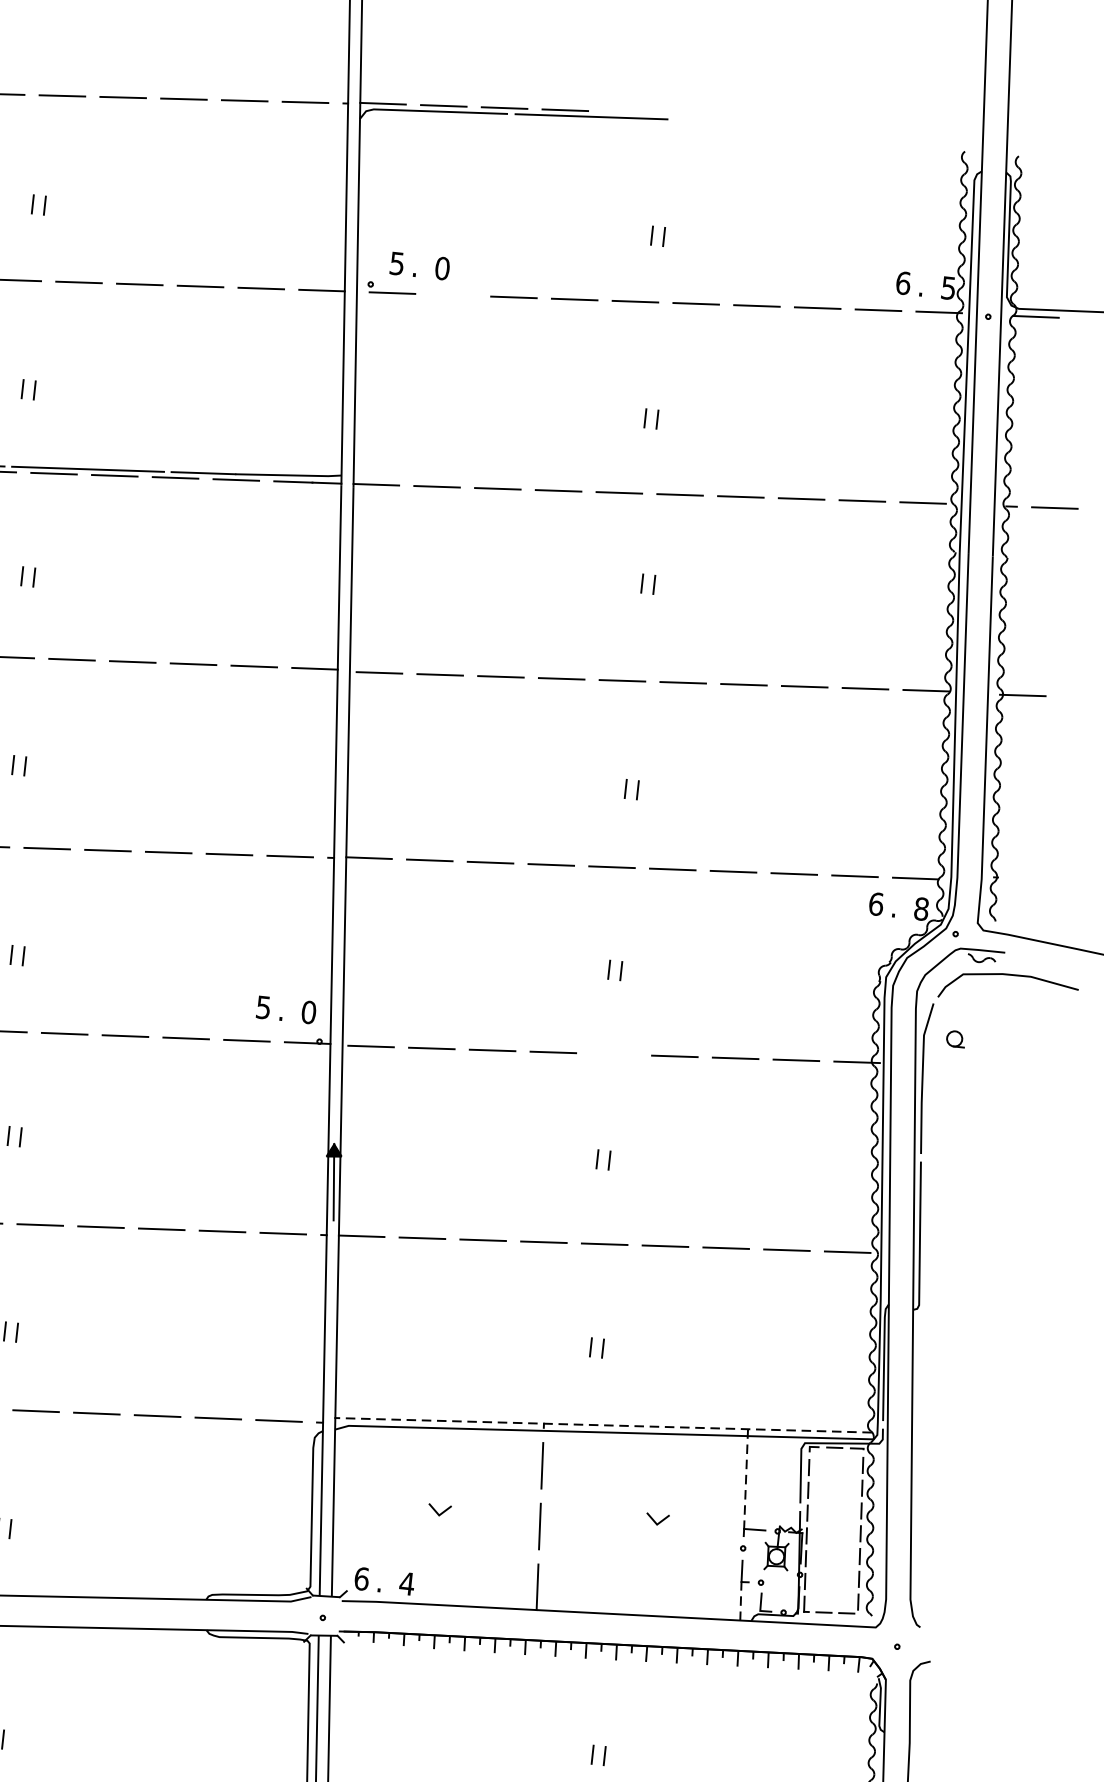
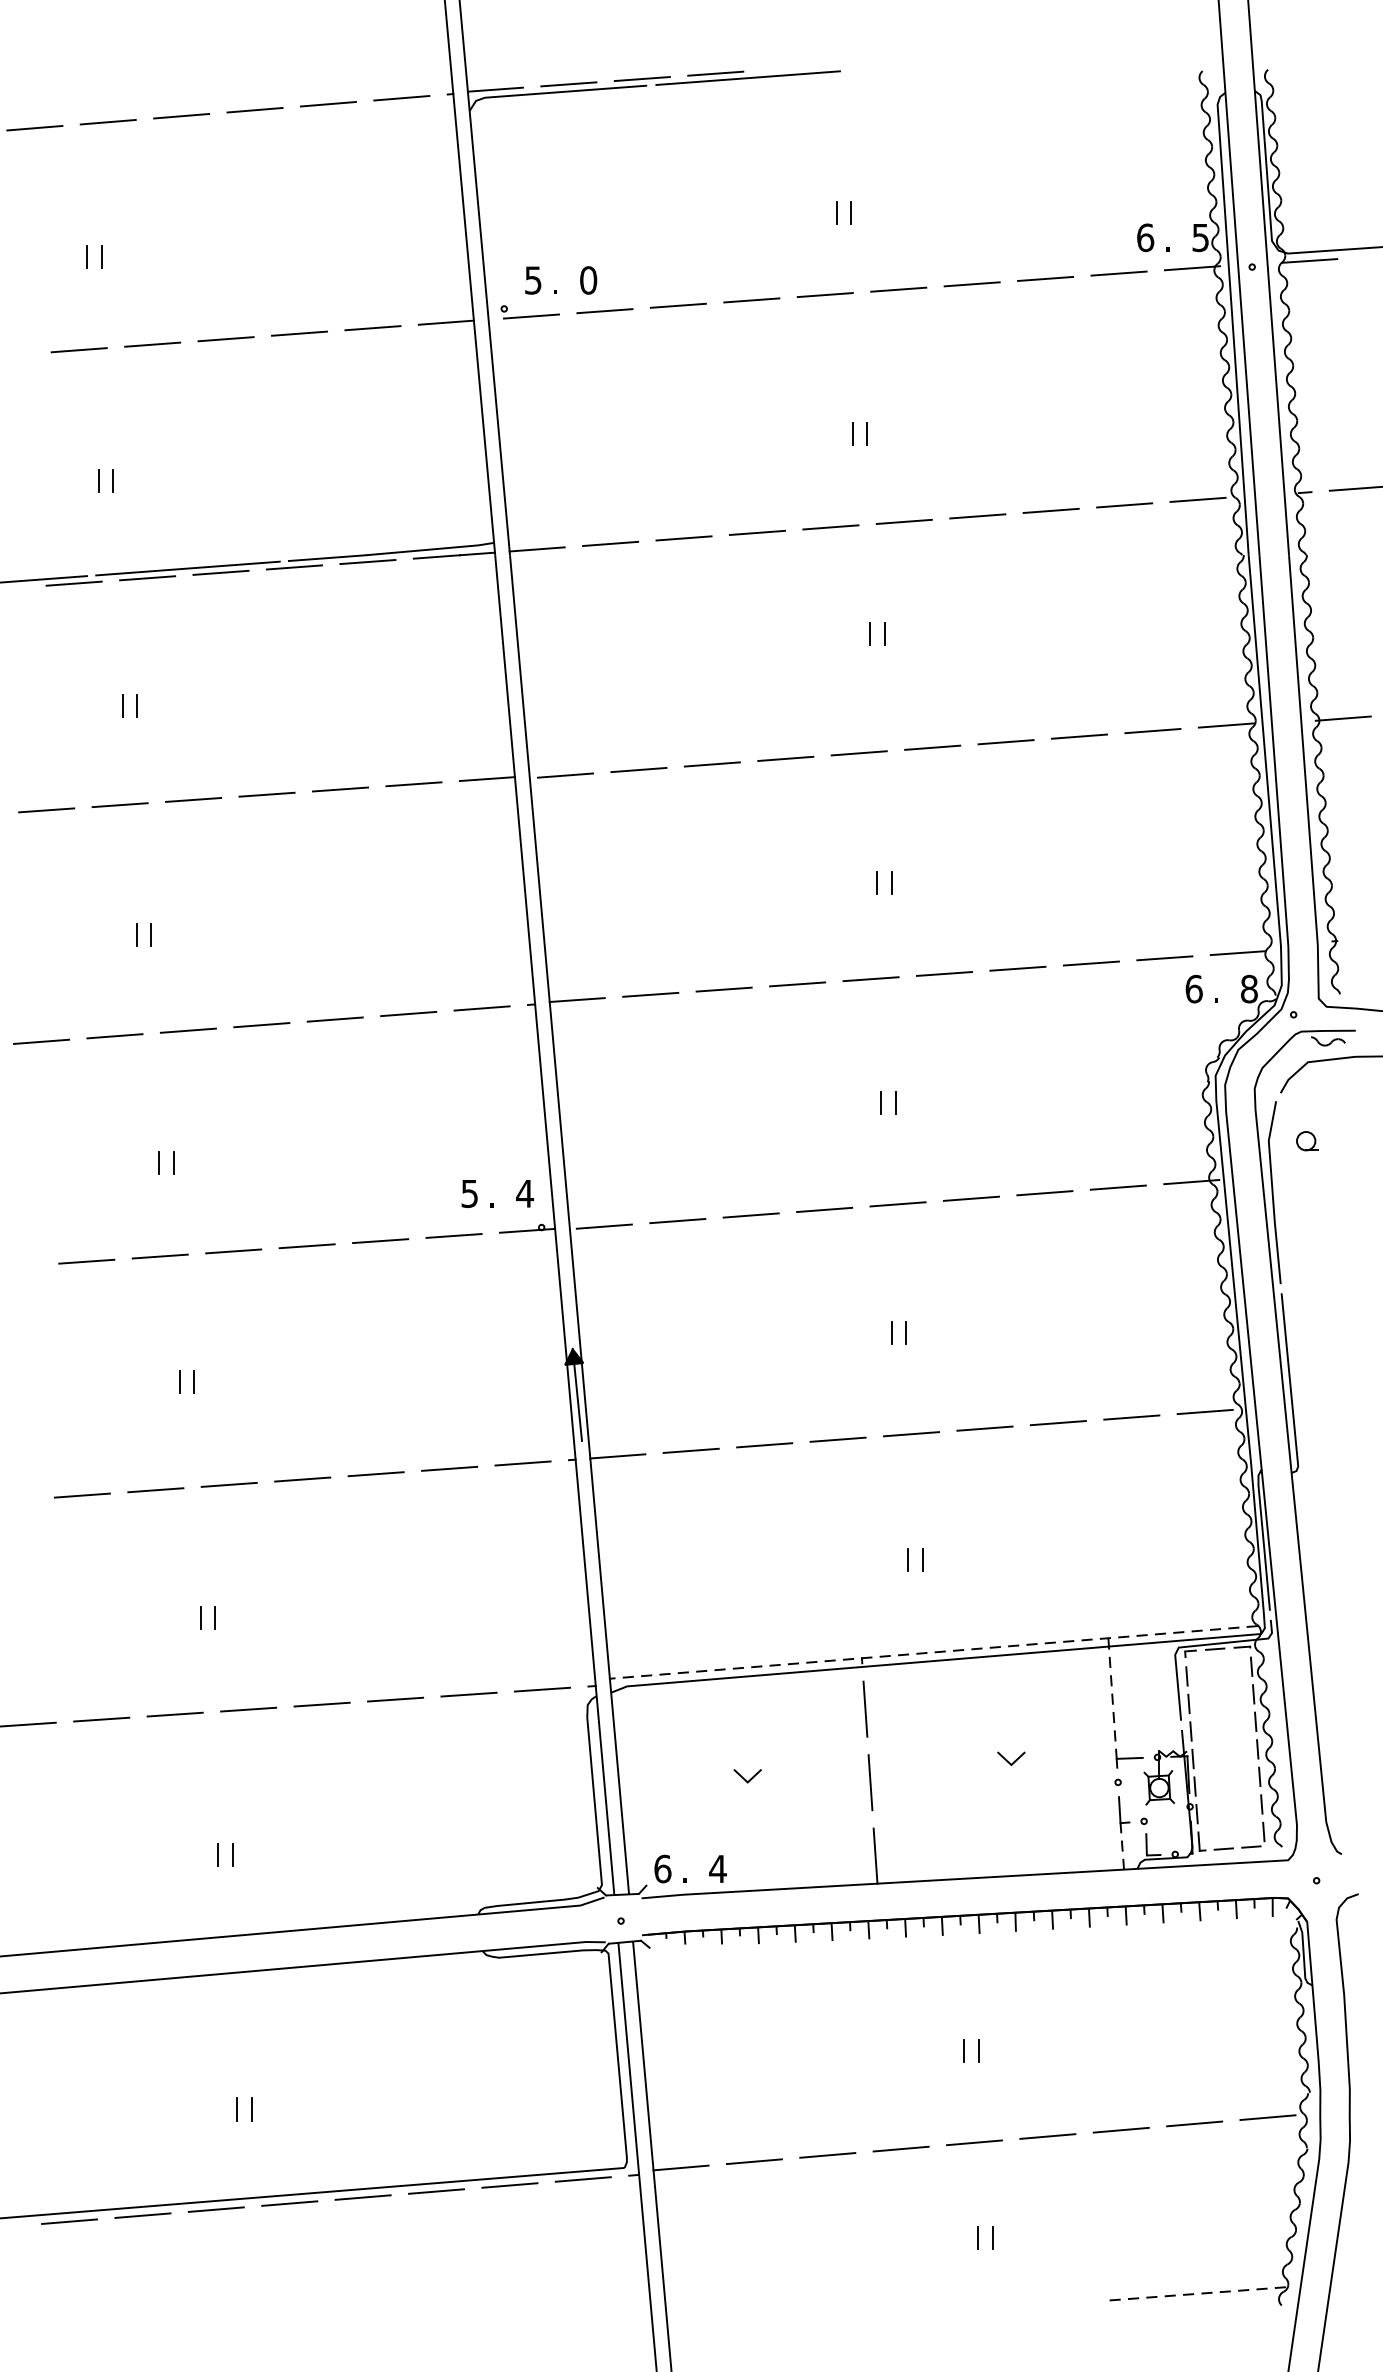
line: (452, 295) -> (604, 311), added
text: (308, 1012) -> (524, 1193), 0 -> 4
line: (613, 1054) -> (897, 1204), added

